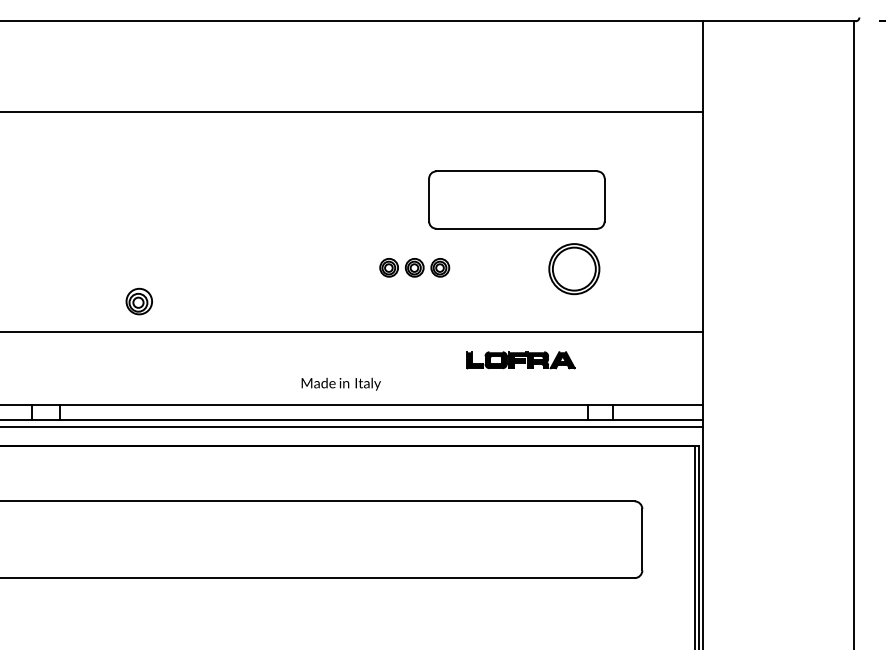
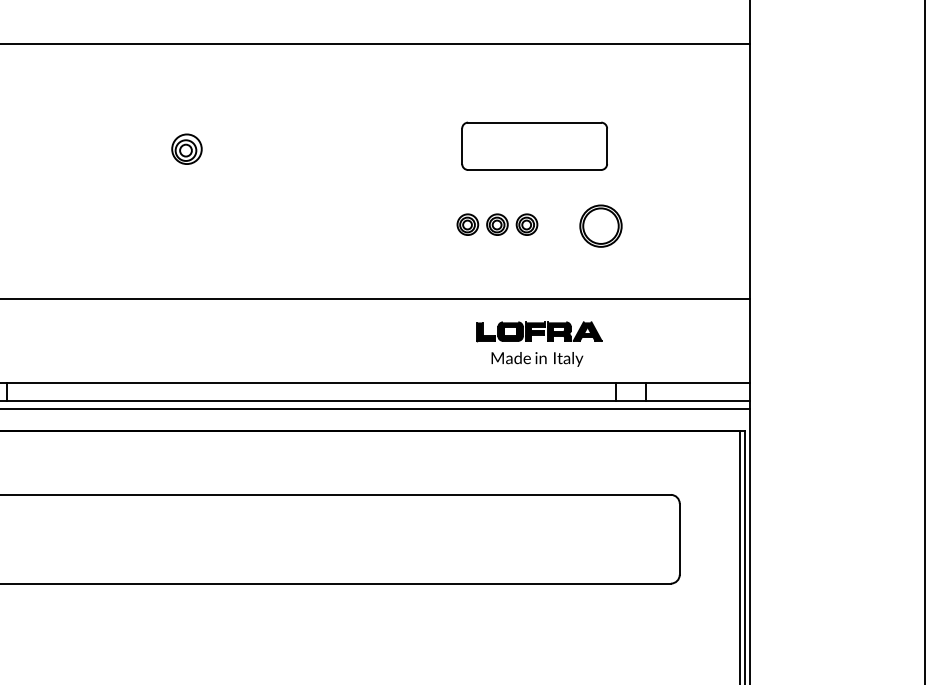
part: (516, 199) -> (534, 145), size x0.71
part: (414, 267) -> (497, 224), moved
part: (573, 268) -> (600, 225), size x0.71
part: (138, 301) -> (186, 149), moved
text: (340, 383) -> (536, 358), moved

